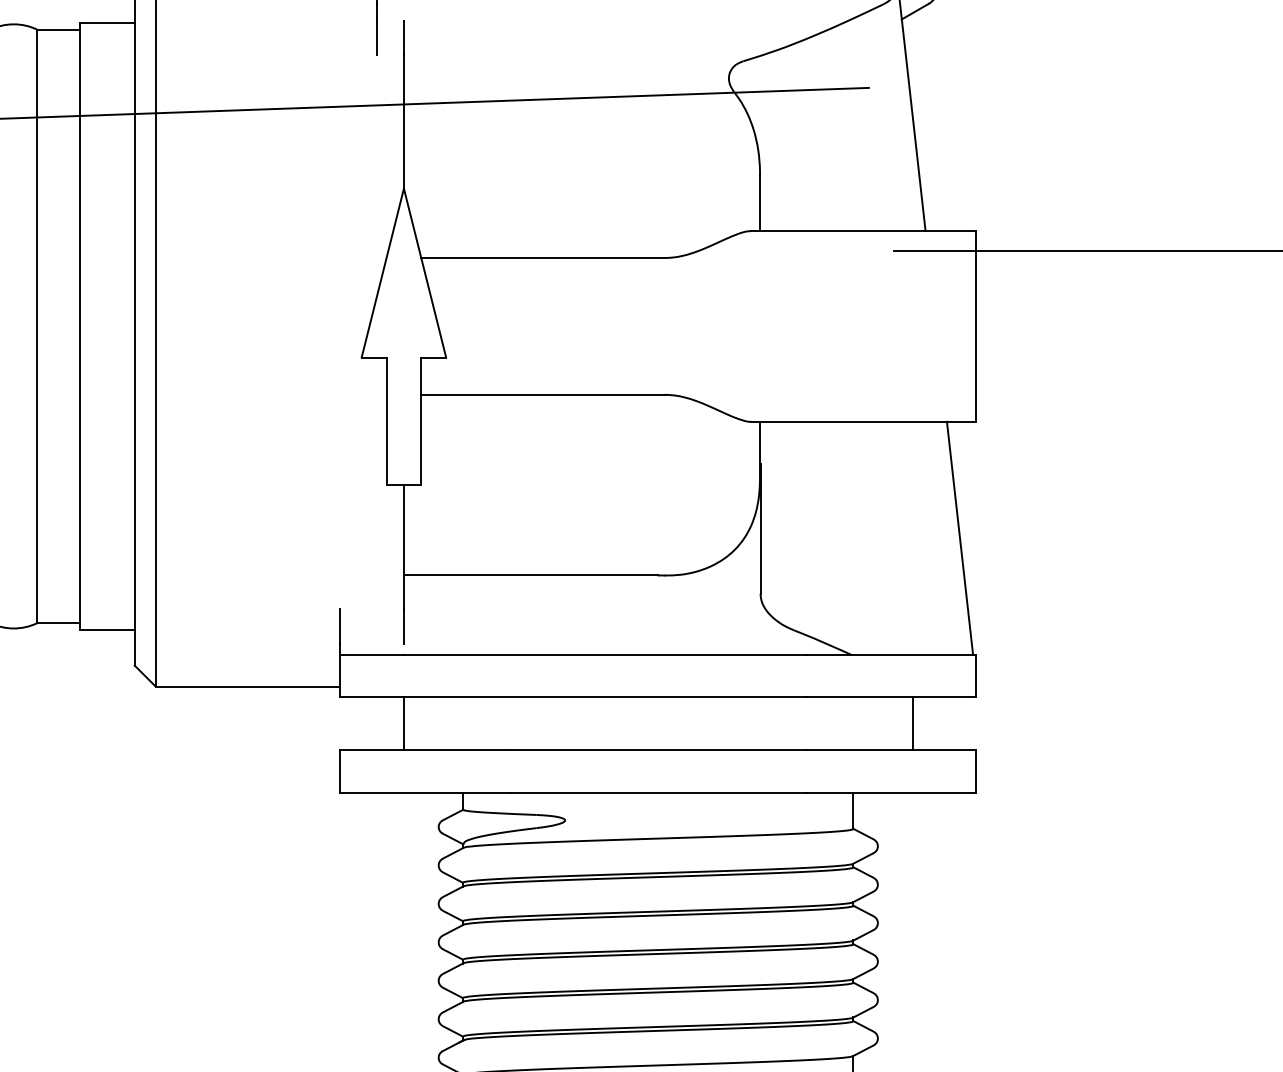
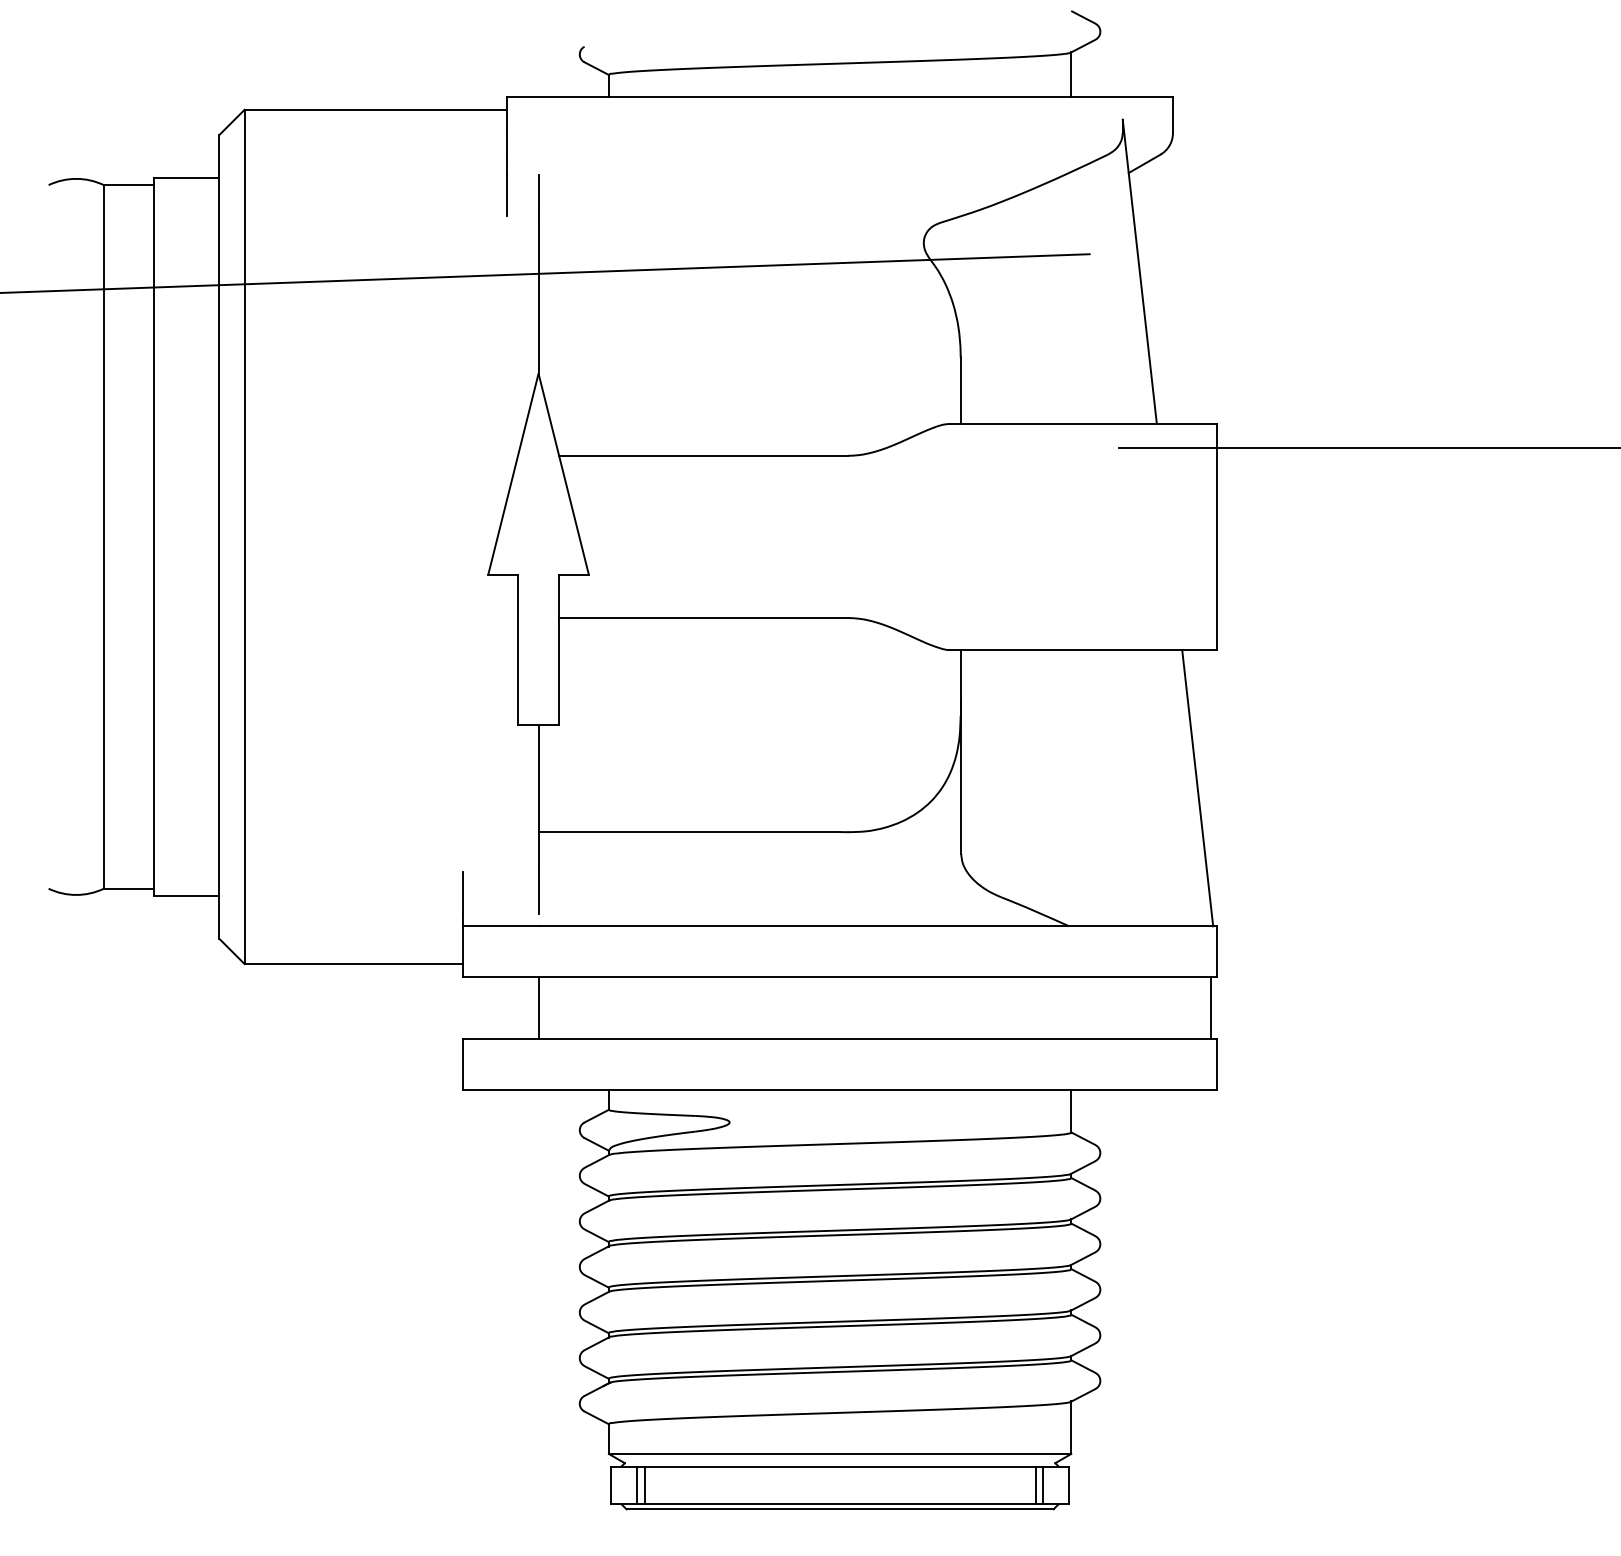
line: (912, 723) -> (1210, 1007), moved

